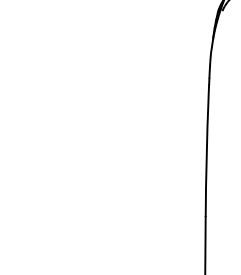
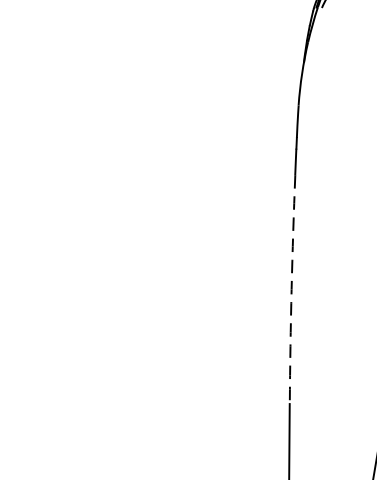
arc: (206, 157) -> (291, 289), solid -> dashed

